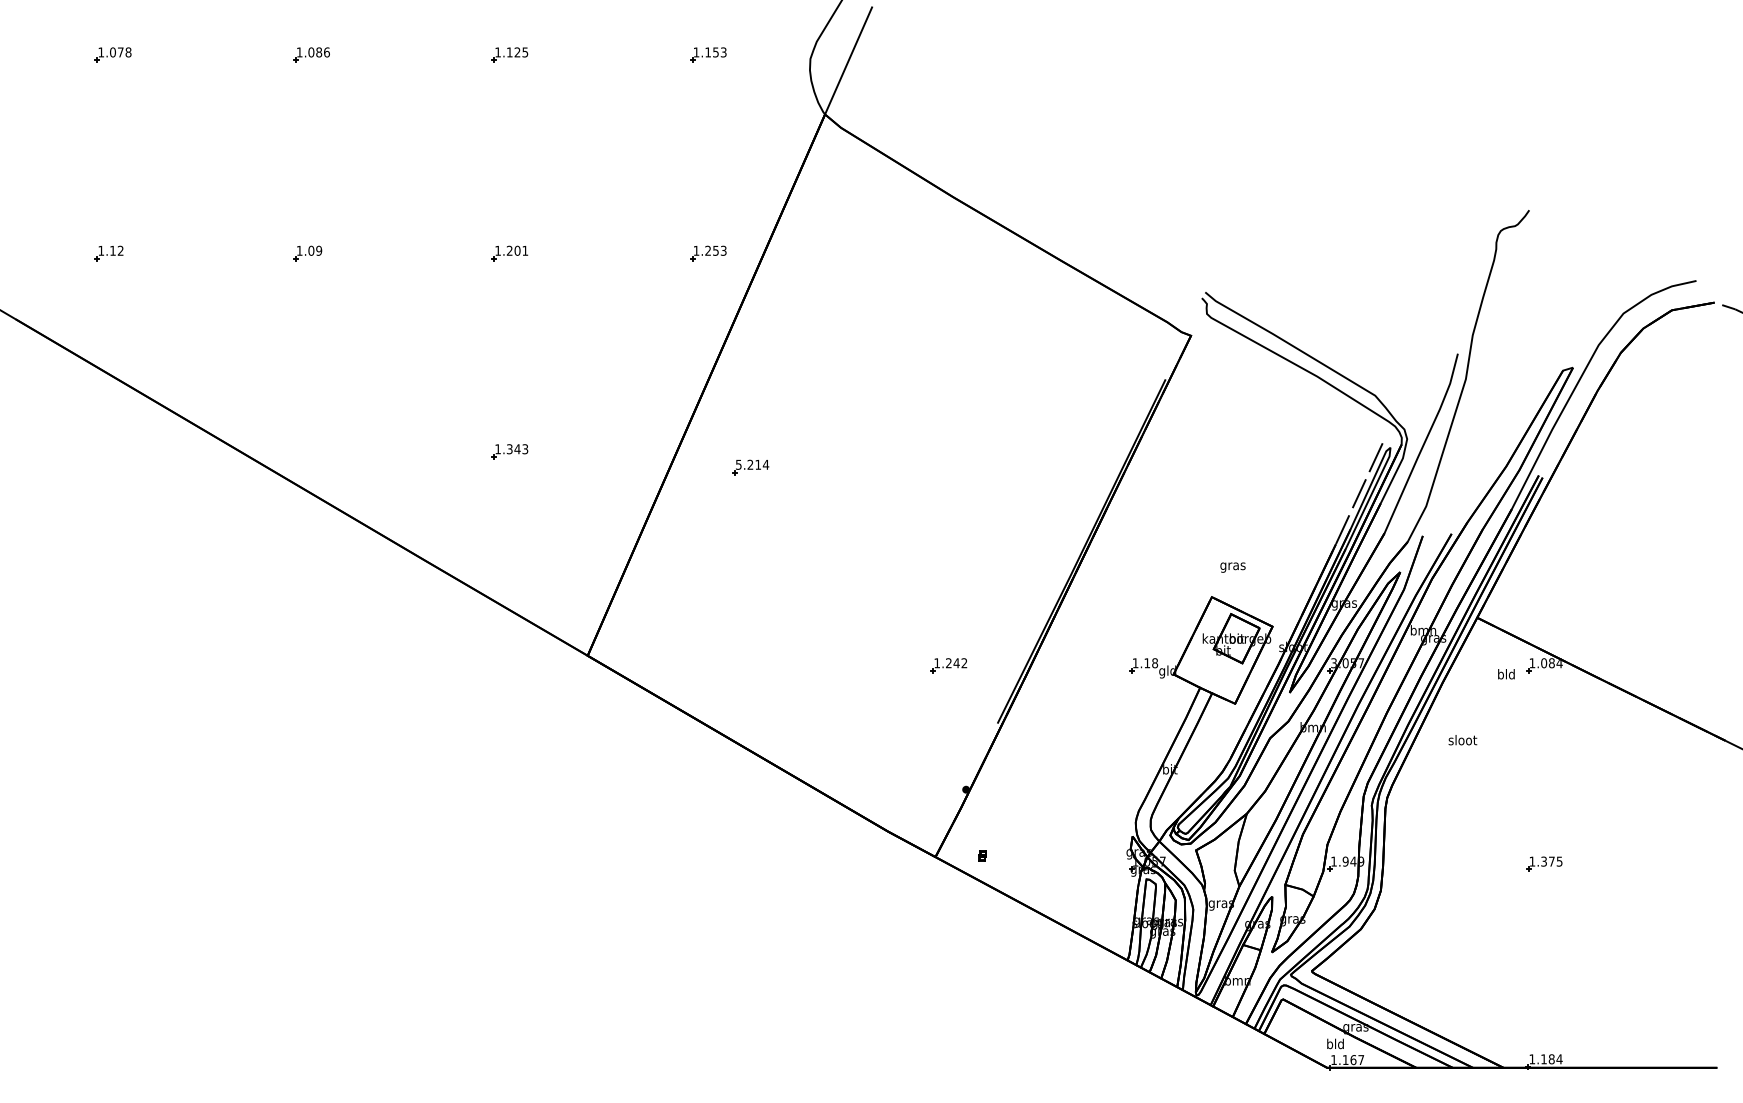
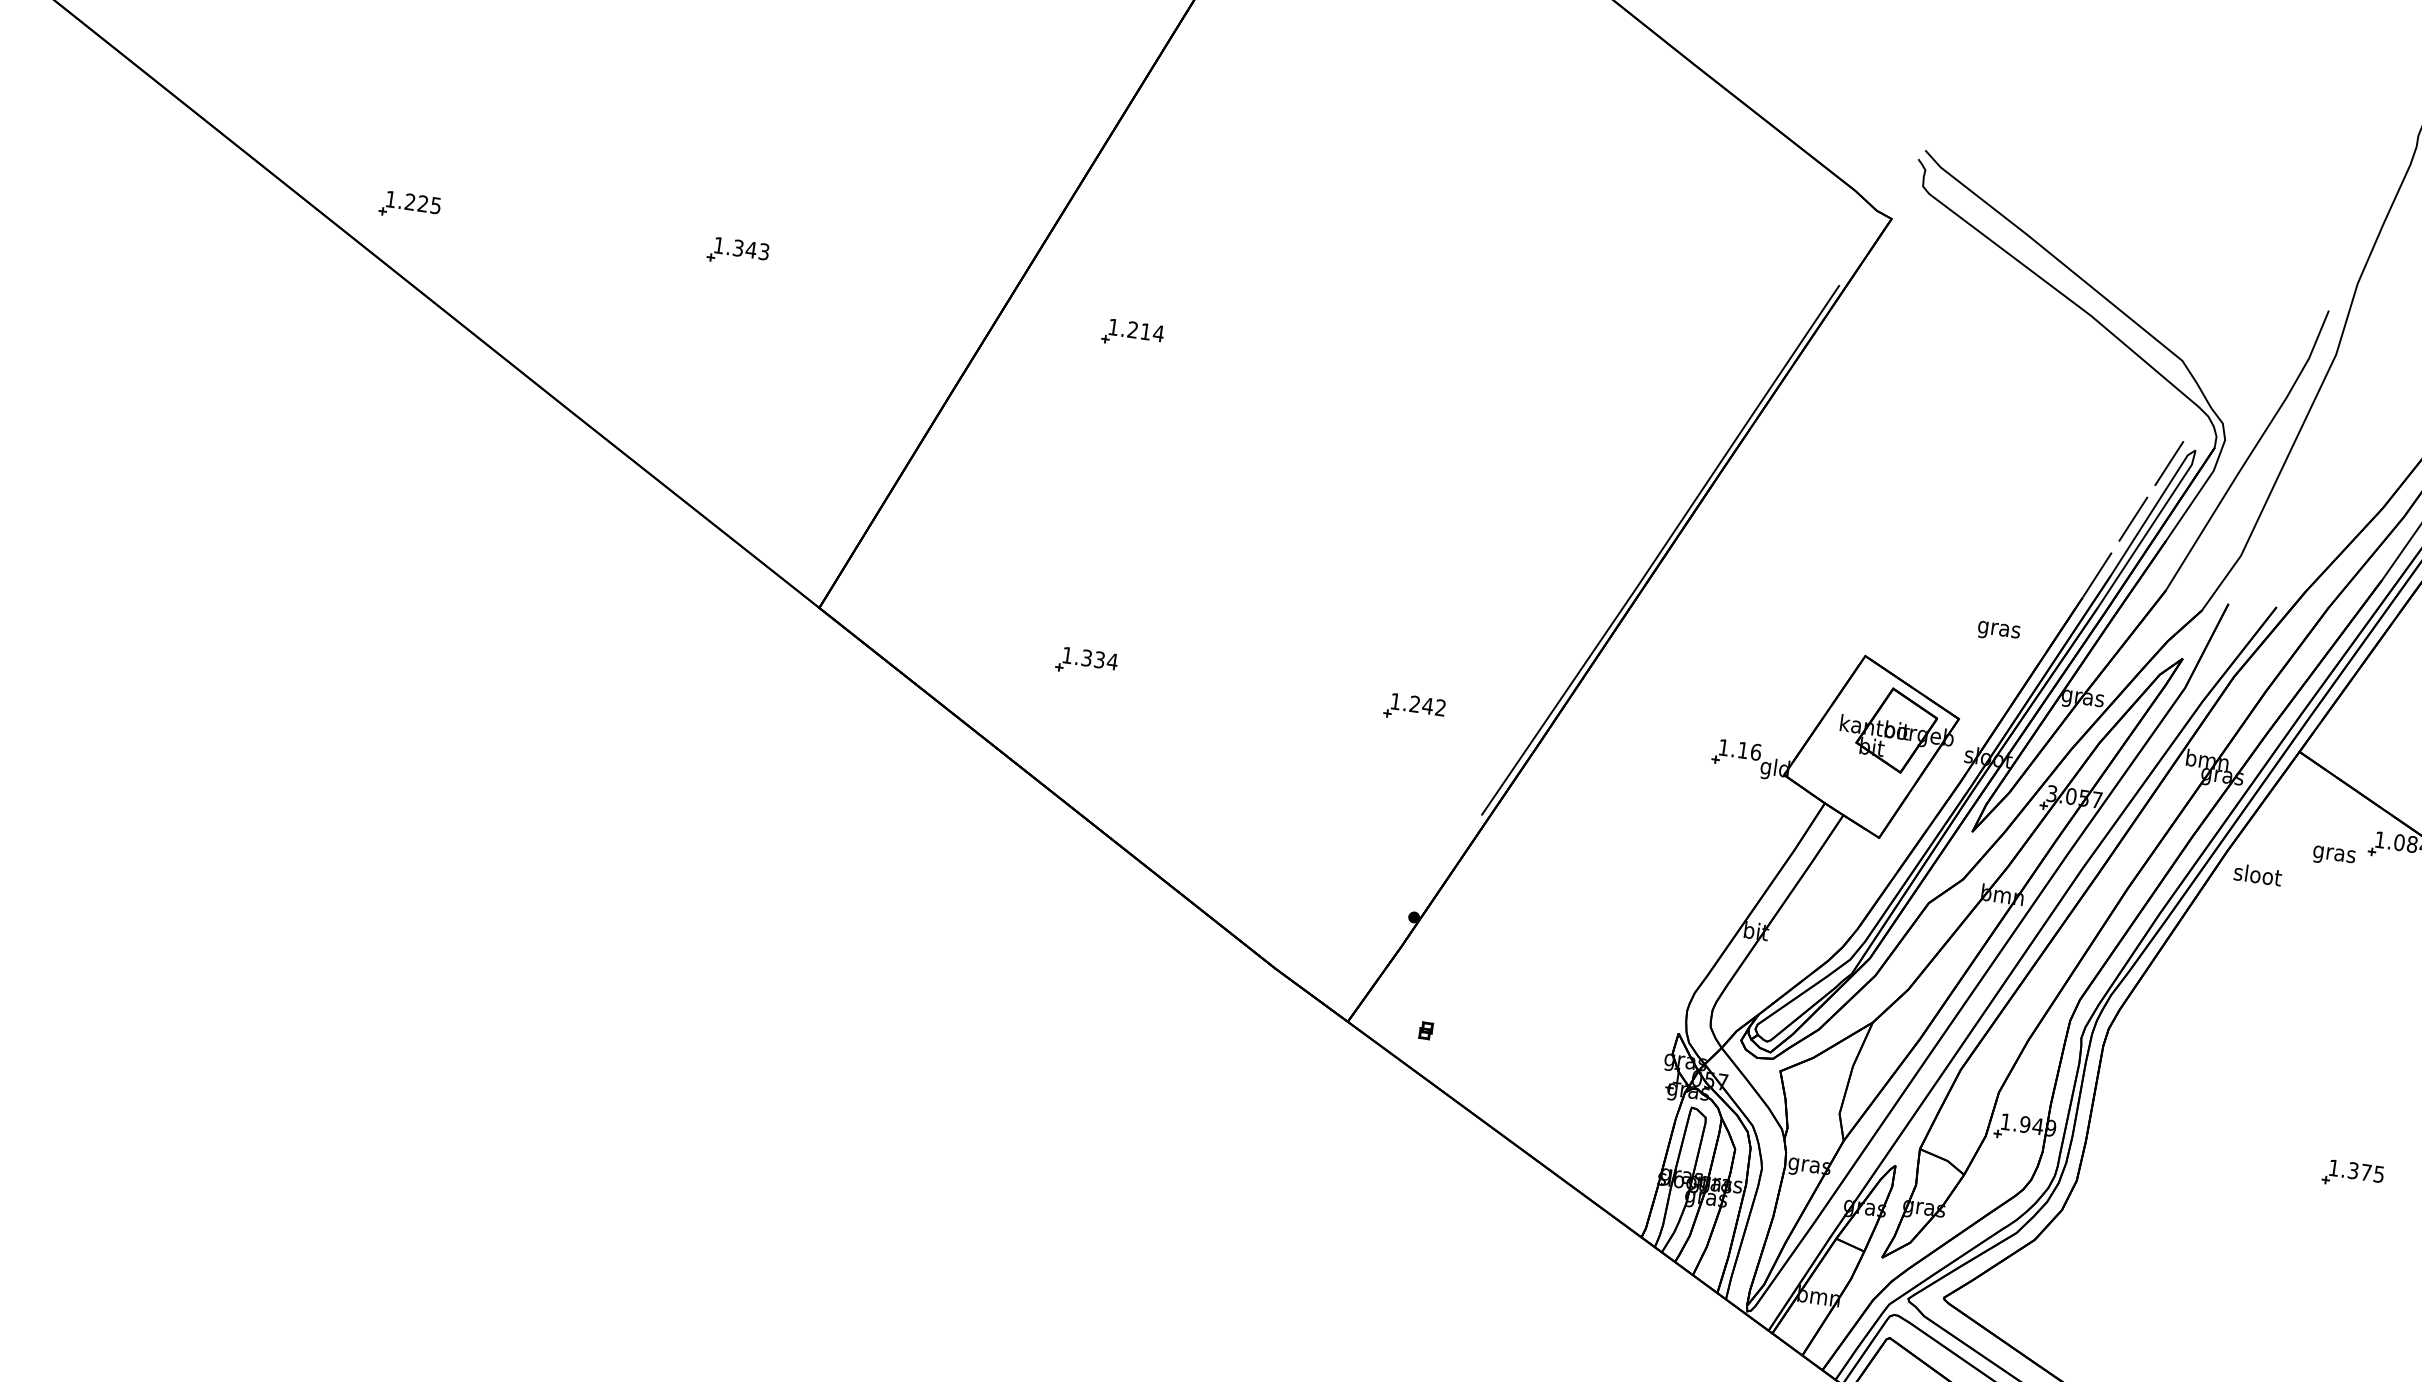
part: (311, 451) -> (409, 205), added
text: (738, 464) -> (1113, 326), 5.214 -> 1.214
text: (1232, 567) -> (1998, 631), moved
text: (1155, 662) -> (1756, 751), 1.18 -> 1.16
part: (750, 665) -> (1086, 661), added
text: (1506, 675) -> (2334, 854), bld -> gras
text: (1462, 740) -> (2257, 875), moved

